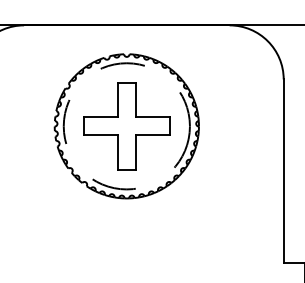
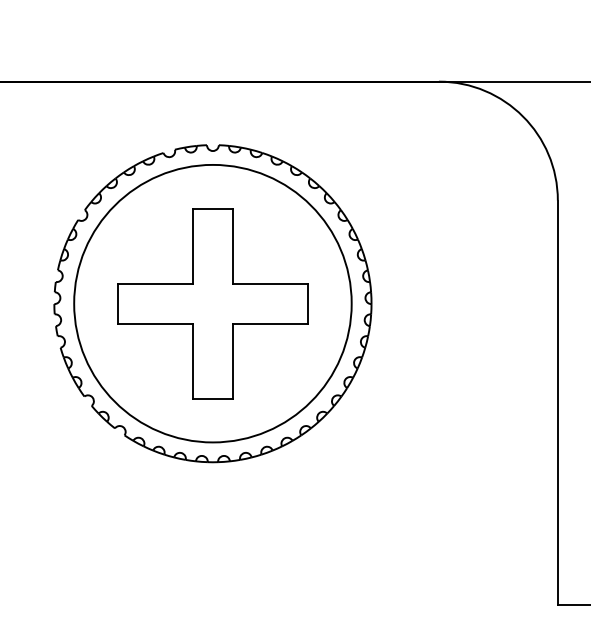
circle: (126, 126) -> (212, 304), dashed -> solid

